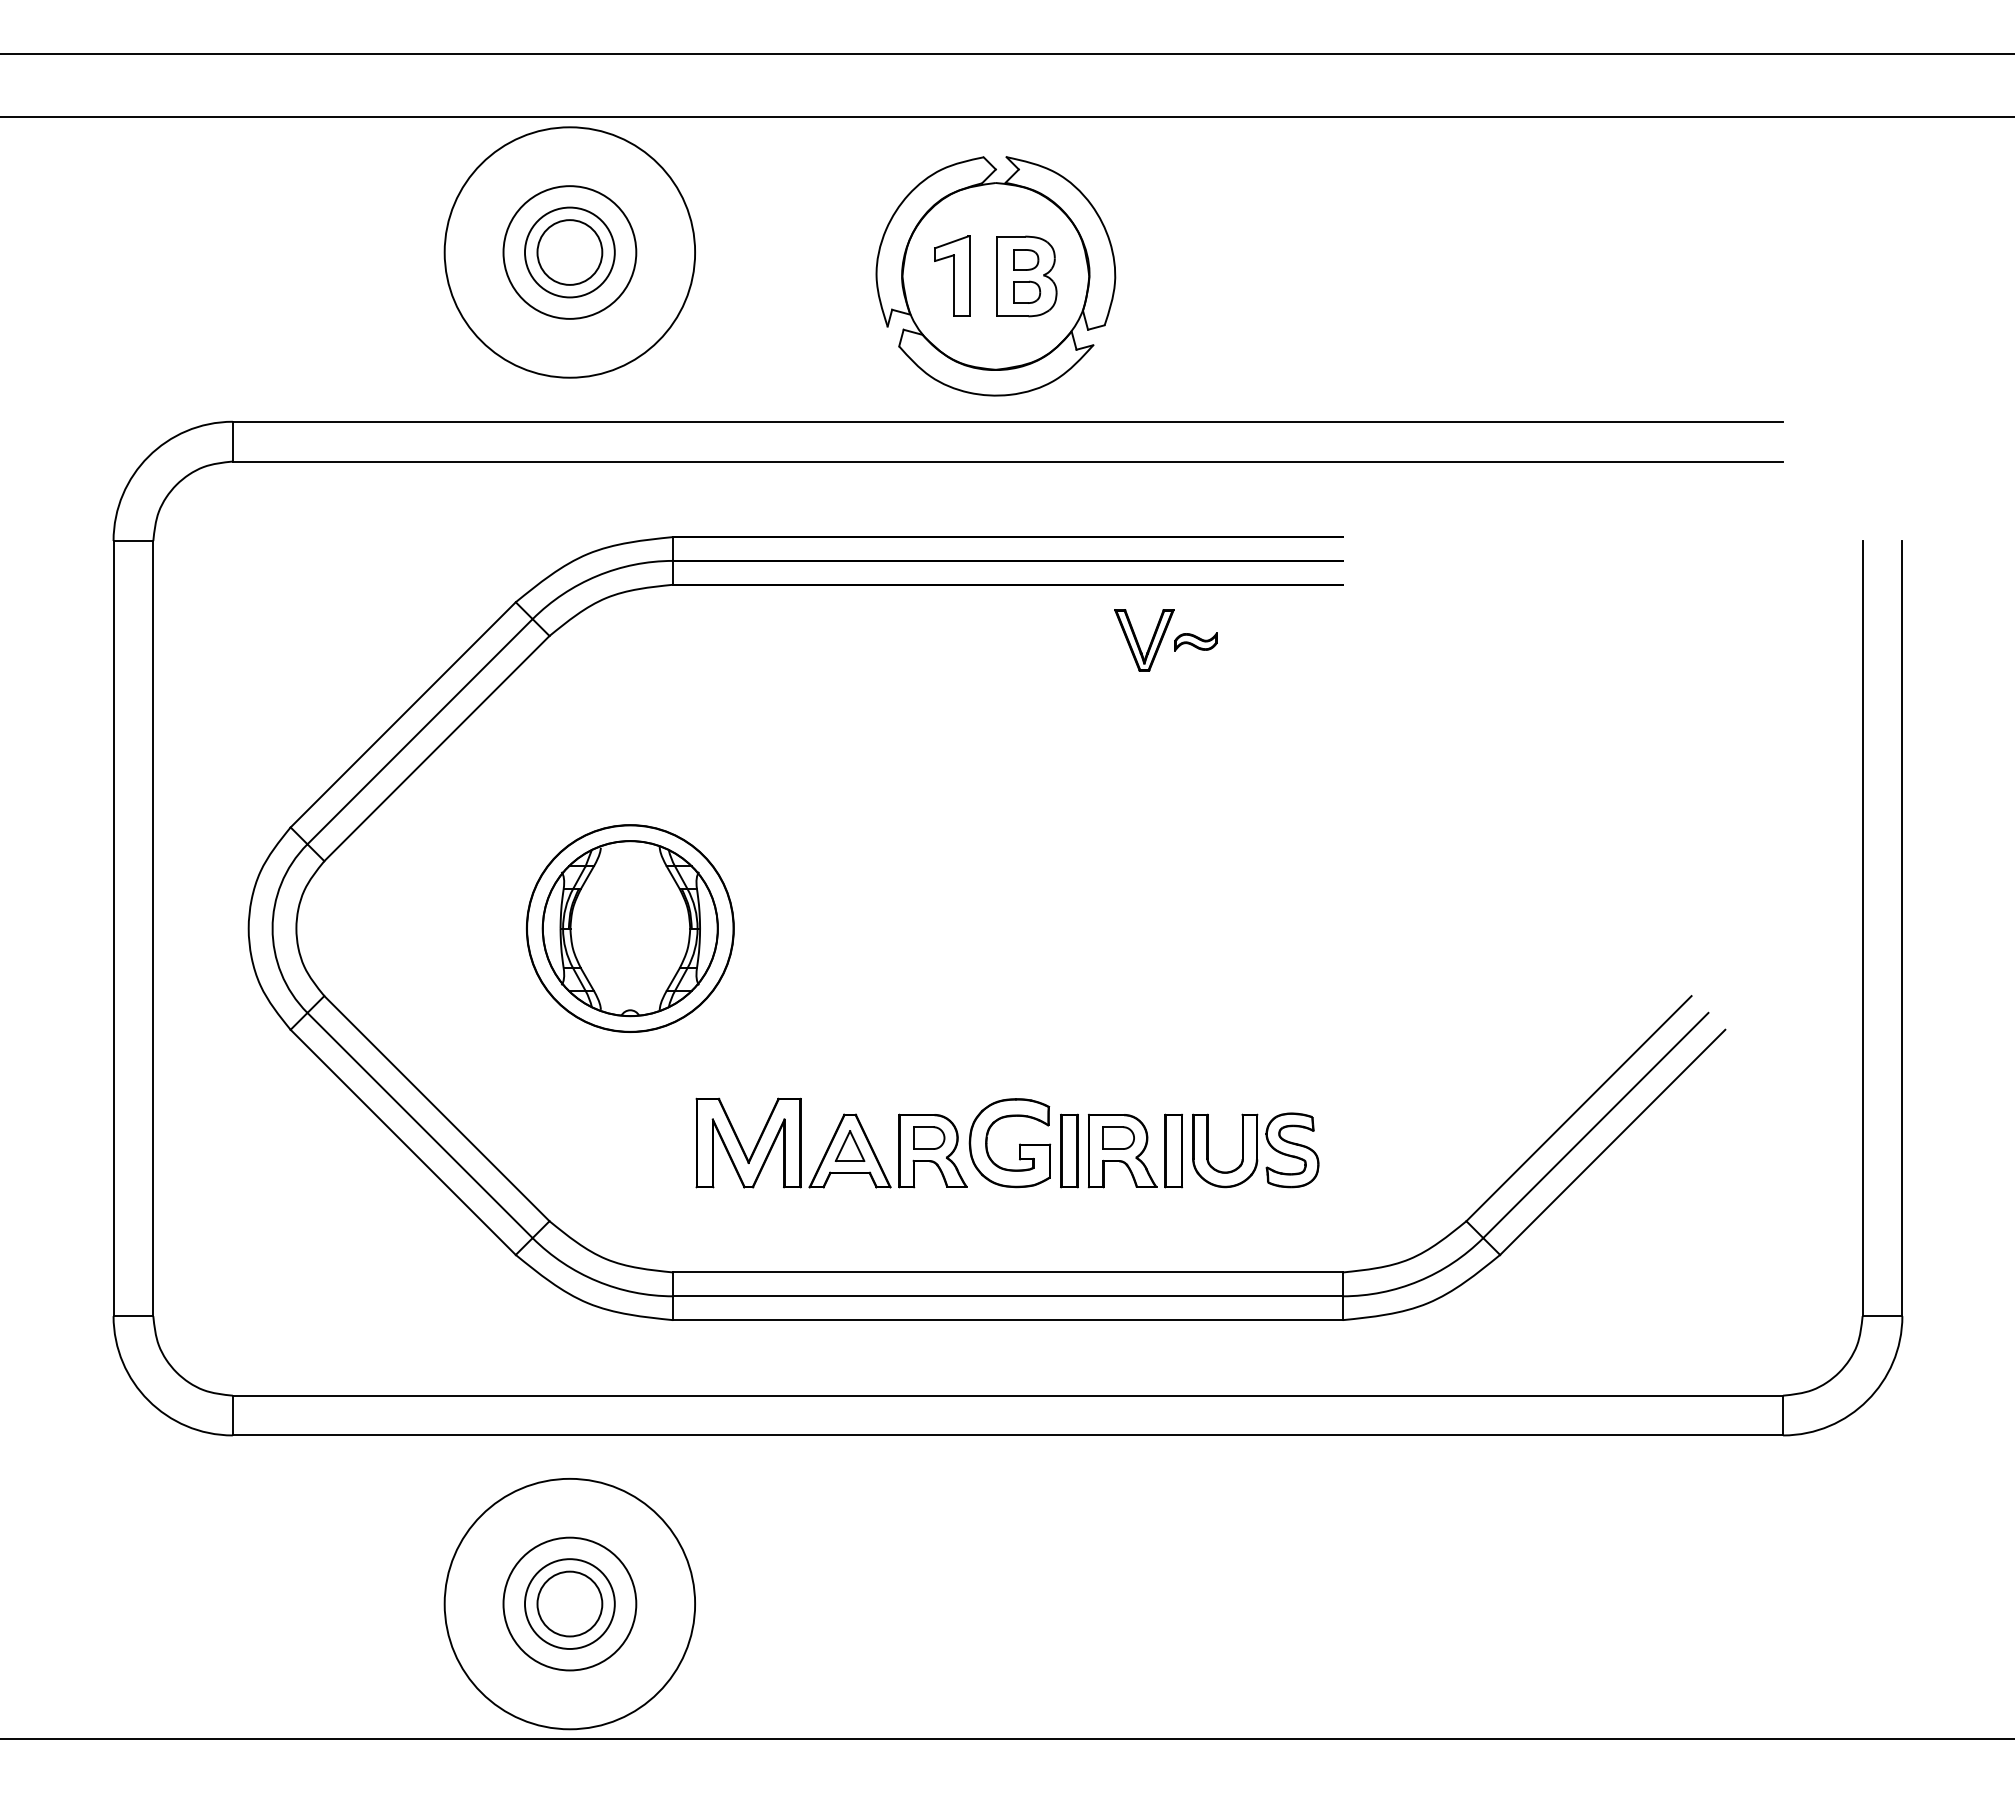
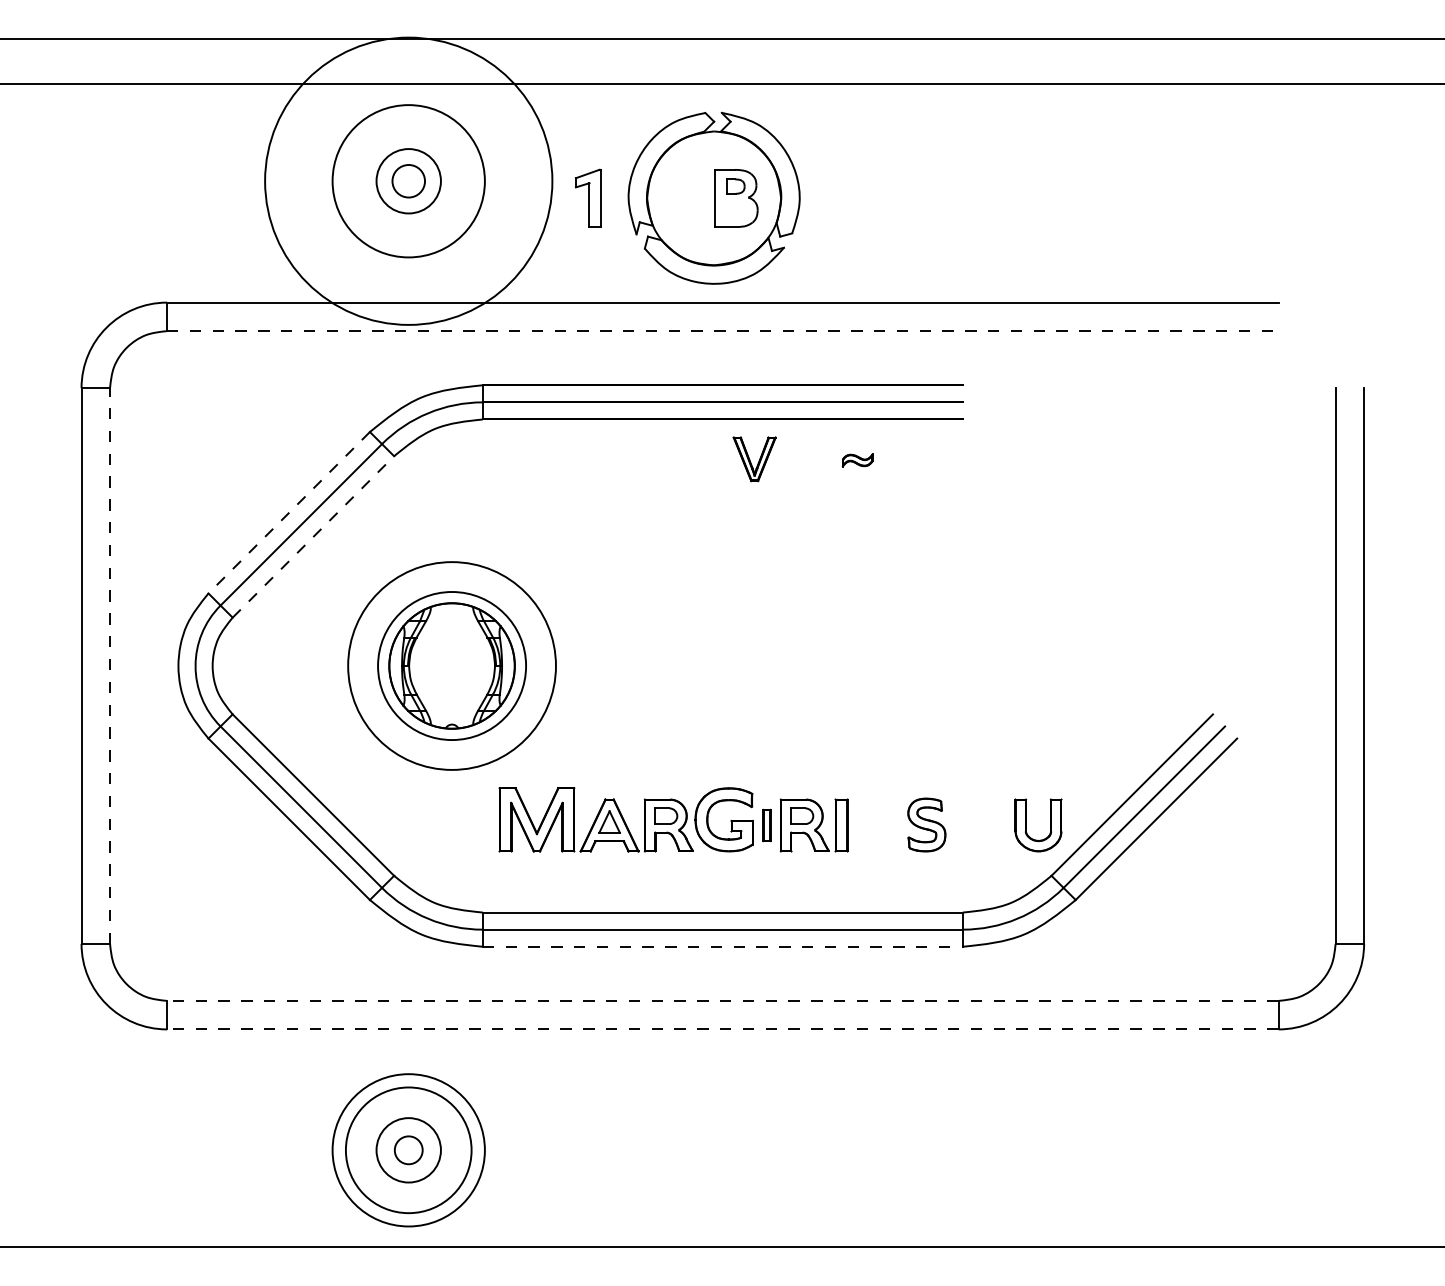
circle: (569, 252) -> (408, 181), size x0.7
circle: (569, 252) -> (408, 181), size x1.6
circle: (569, 252) -> (408, 181), size x1.6
part: (952, 275) -> (588, 197), moved
part: (1027, 291) -> (736, 209), removed
line: (1008, 461) -> (723, 331), solid -> dashed
part: (1138, 641) -> (750, 460), moved
line: (402, 715) -> (288, 513), solid -> dashed
line: (437, 748) -> (313, 536), solid -> dashed
line: (153, 928) -> (110, 665), solid -> dashed
circle: (629, 928) -> (451, 665), size x1.4
part: (1069, 1150) -> (766, 825), size x0.6
part: (1208, 1150) -> (1026, 825), moved
line: (1007, 1320) -> (722, 947), solid -> dashed
line: (1007, 1395) -> (722, 1000), solid -> dashed
line: (1007, 1435) -> (722, 1029), solid -> dashed
circle: (569, 1603) -> (408, 1149), size x0.6
circle: (569, 1603) -> (408, 1149), size x0.7
circle: (569, 1603) -> (408, 1149), size x1.6

